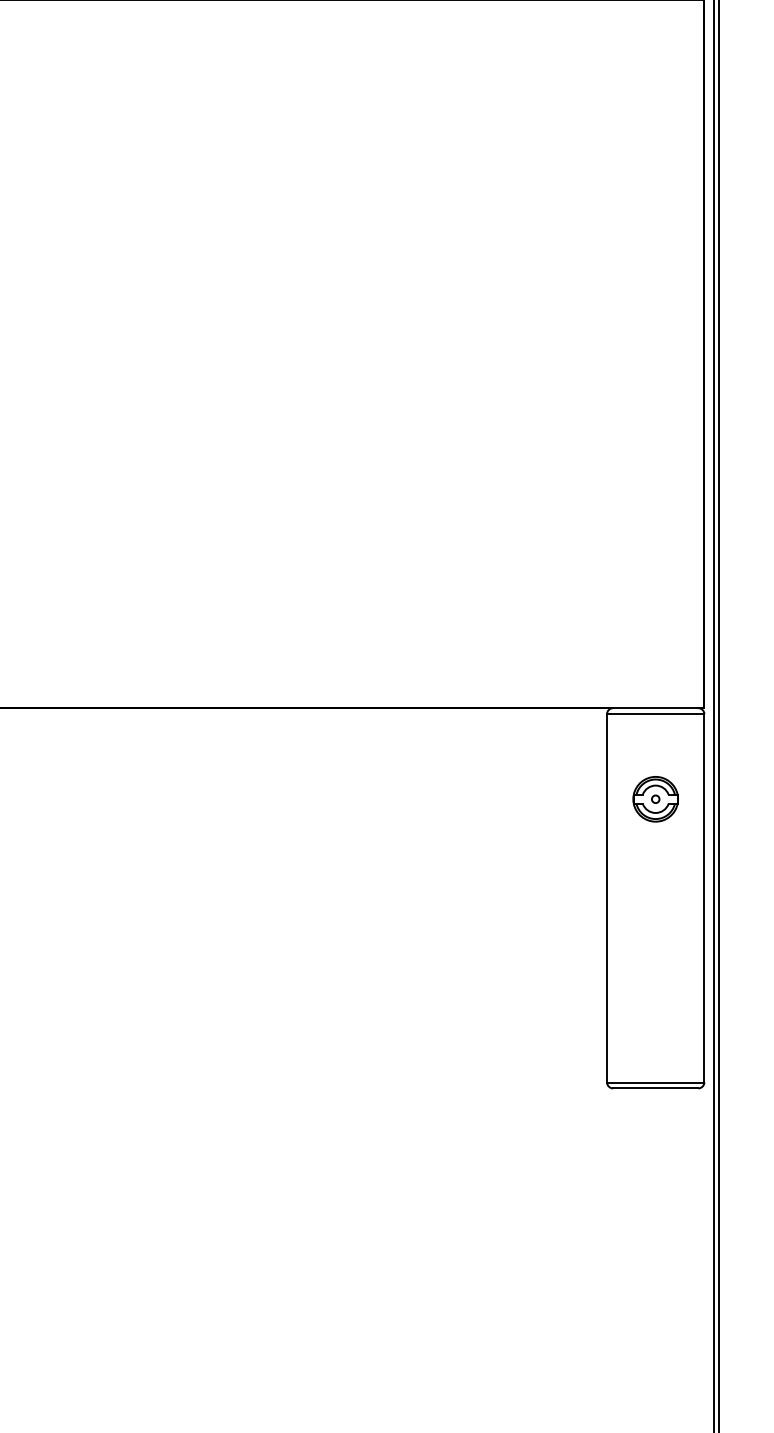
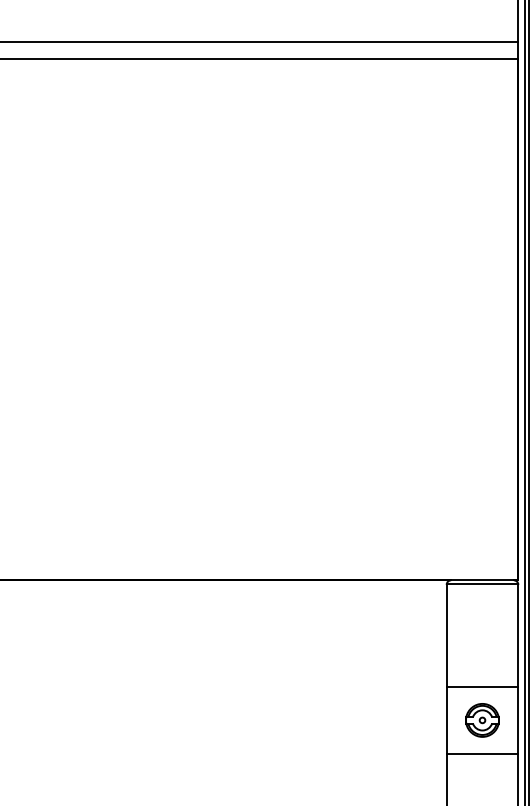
part: (655, 799) -> (482, 720), moved
line: (655, 852) -> (482, 686), added
line: (655, 943) -> (482, 753), added

